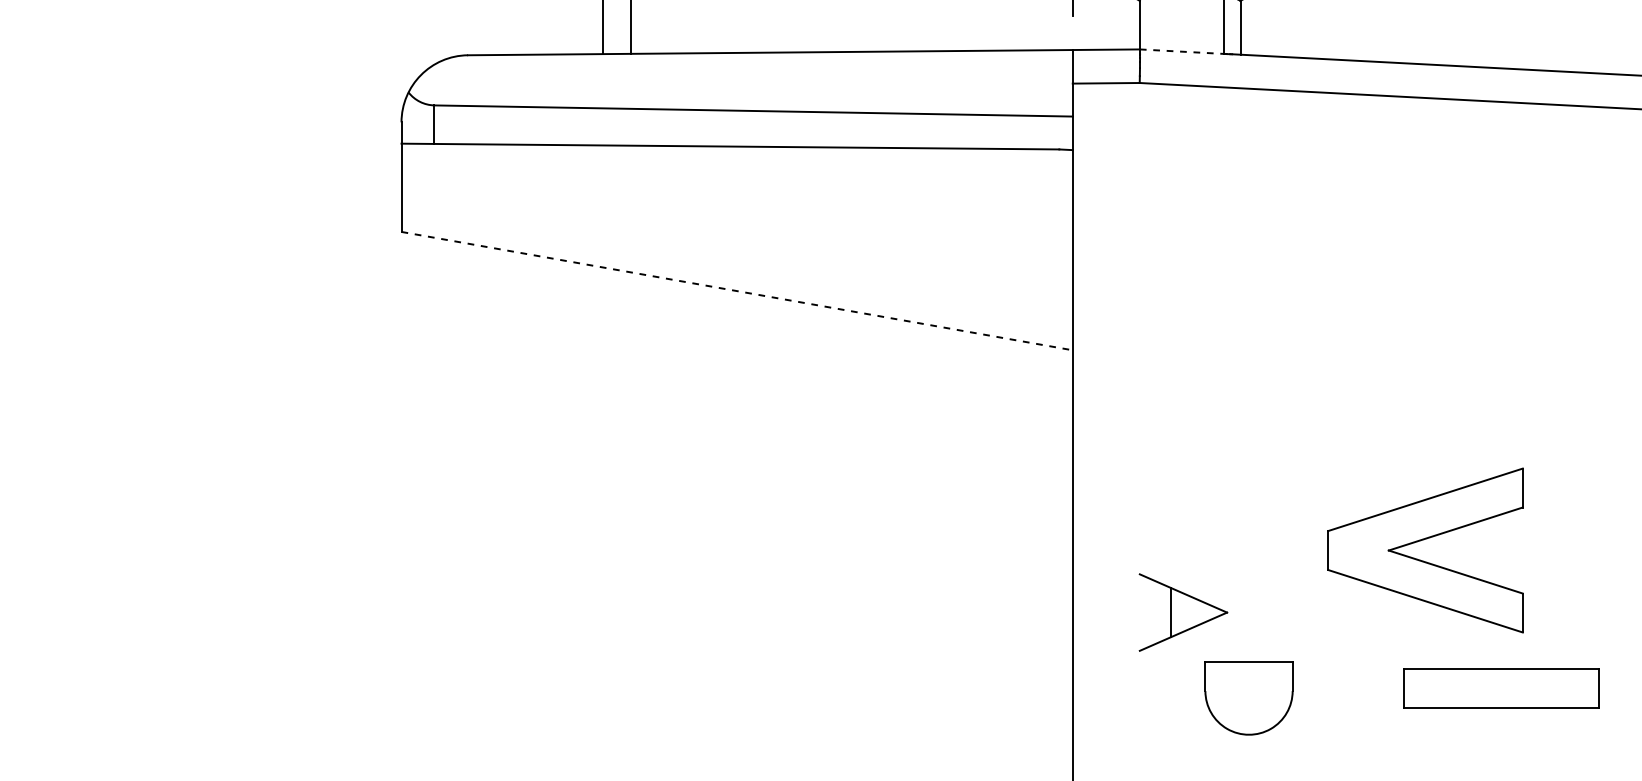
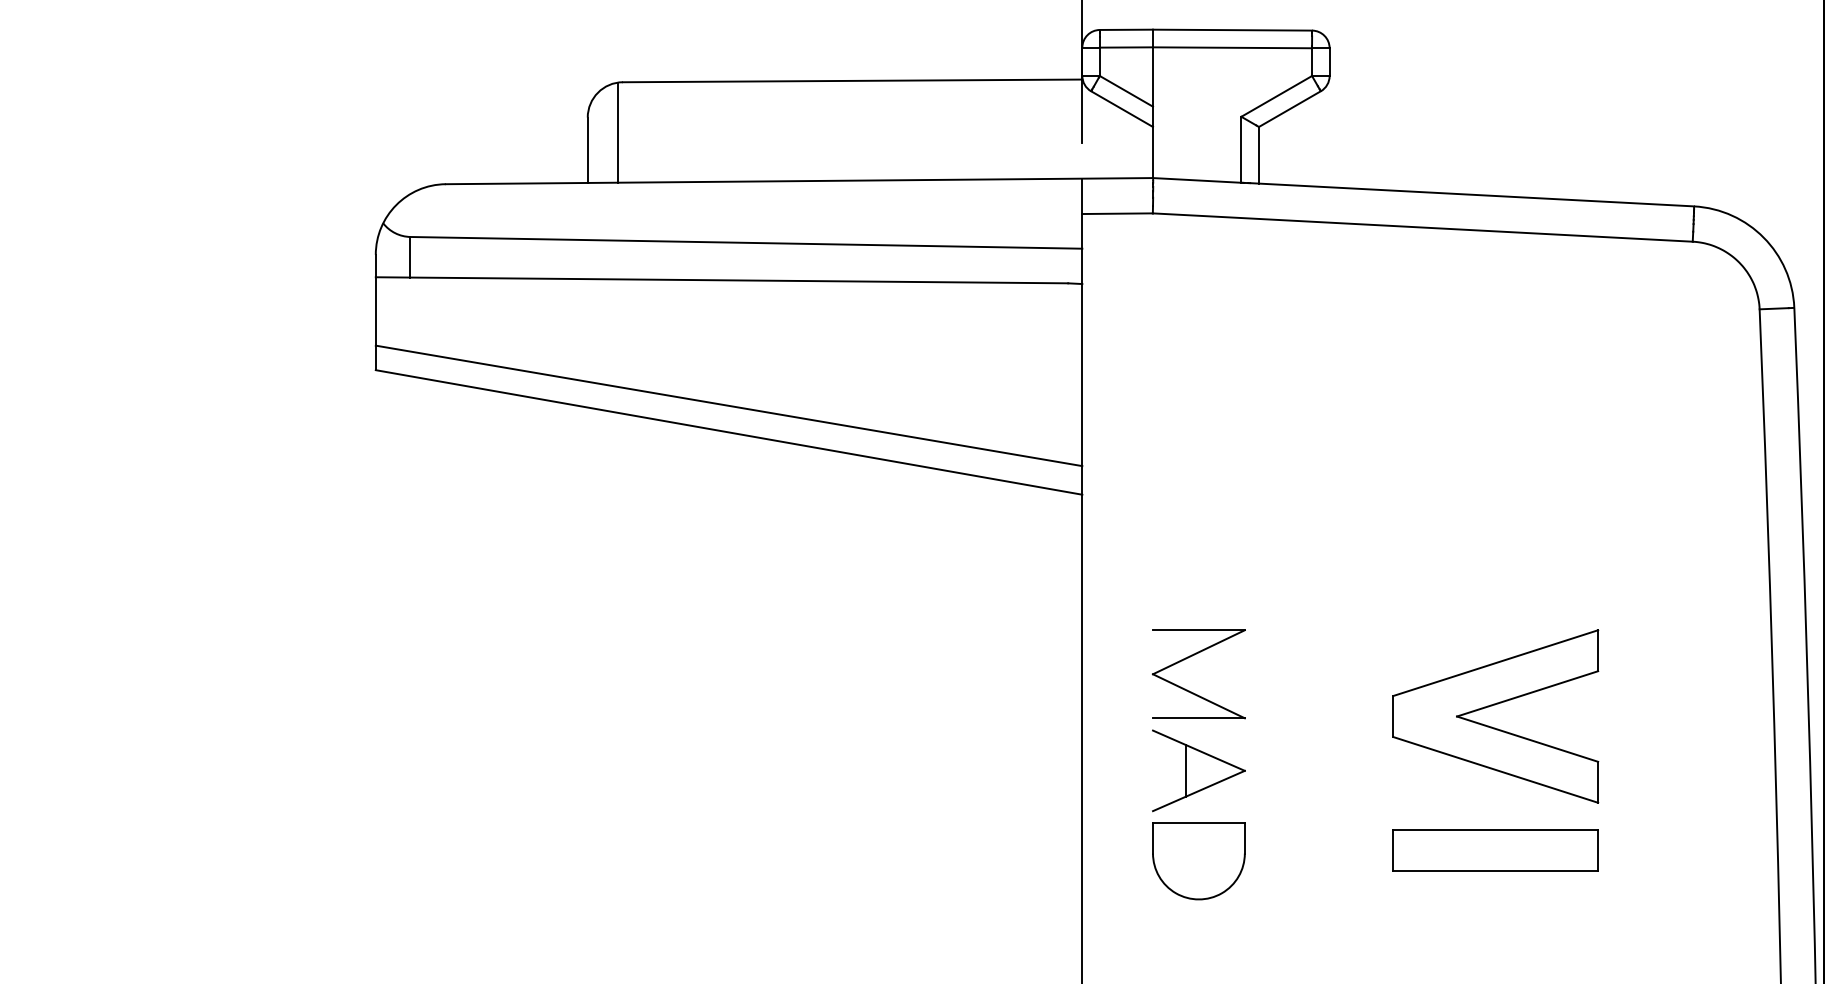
line: (1183, 51) -> (1198, 180), dashed -> solid
line: (736, 265) -> (728, 405), added
line: (737, 291) -> (729, 432), dashed -> solid
part: (1174, 536) -> (1189, 690), added
part: (1422, 541) -> (1492, 706), moved
part: (1501, 688) -> (1495, 850), moved
part: (1248, 698) -> (1198, 861), moved

